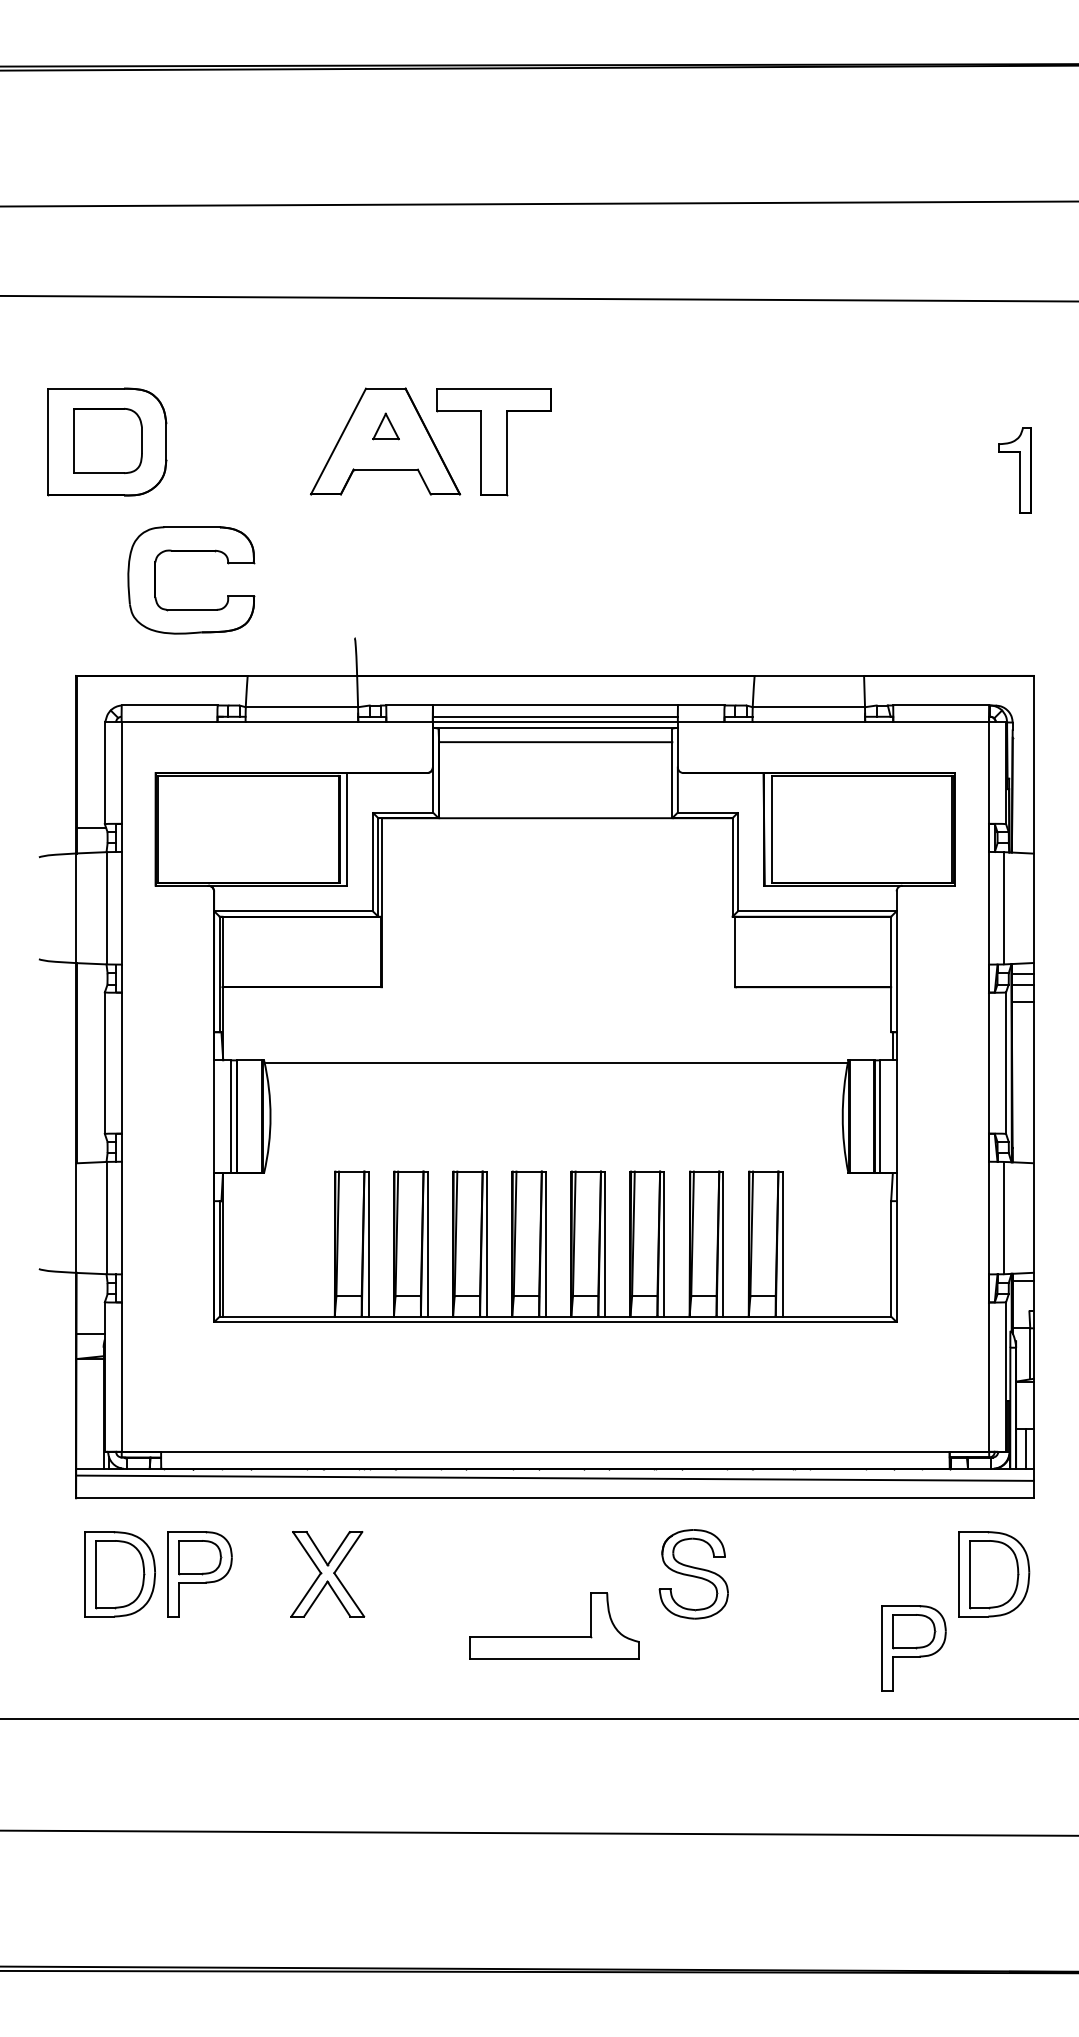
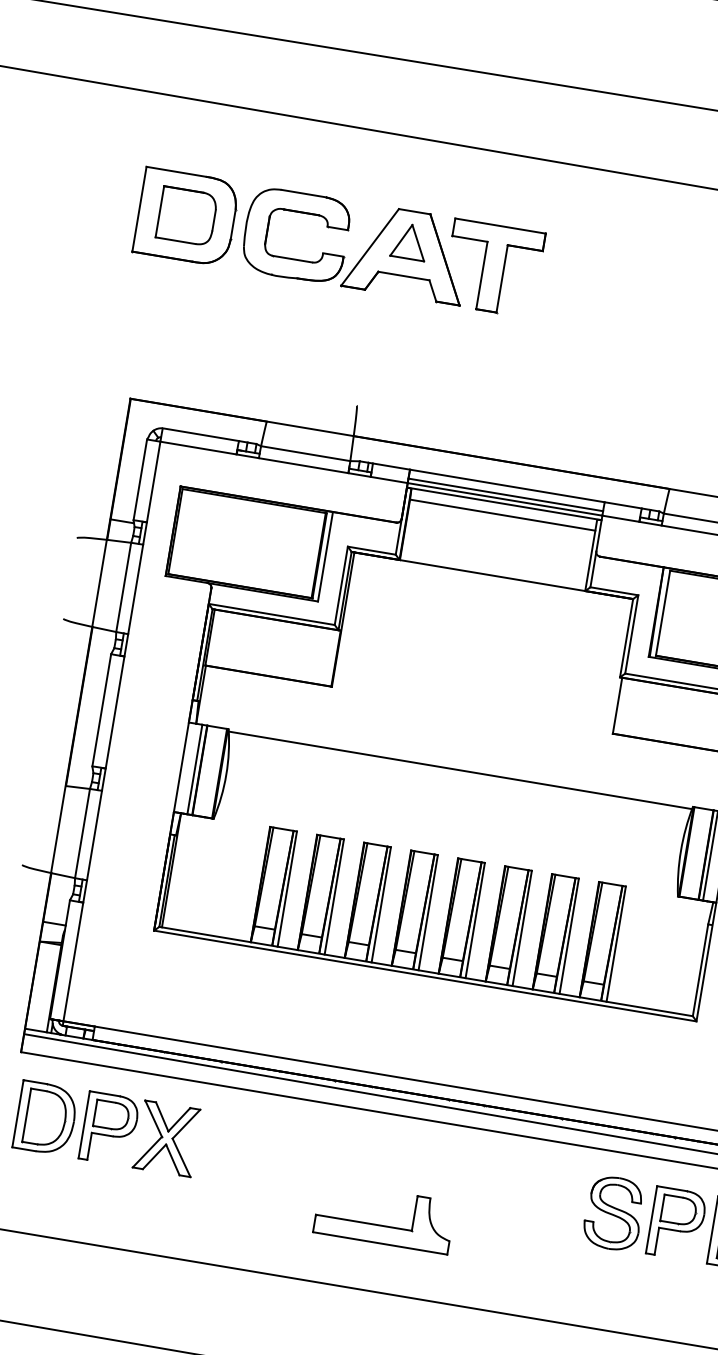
part: (385, 426) -> (409, 241), size x1.67
part: (191, 551) -> (299, 212), moved
part: (327, 1574) -> (167, 1138), moved
part: (693, 1574) -> (613, 1213), moved
part: (913, 1648) -> (676, 1224), moved

